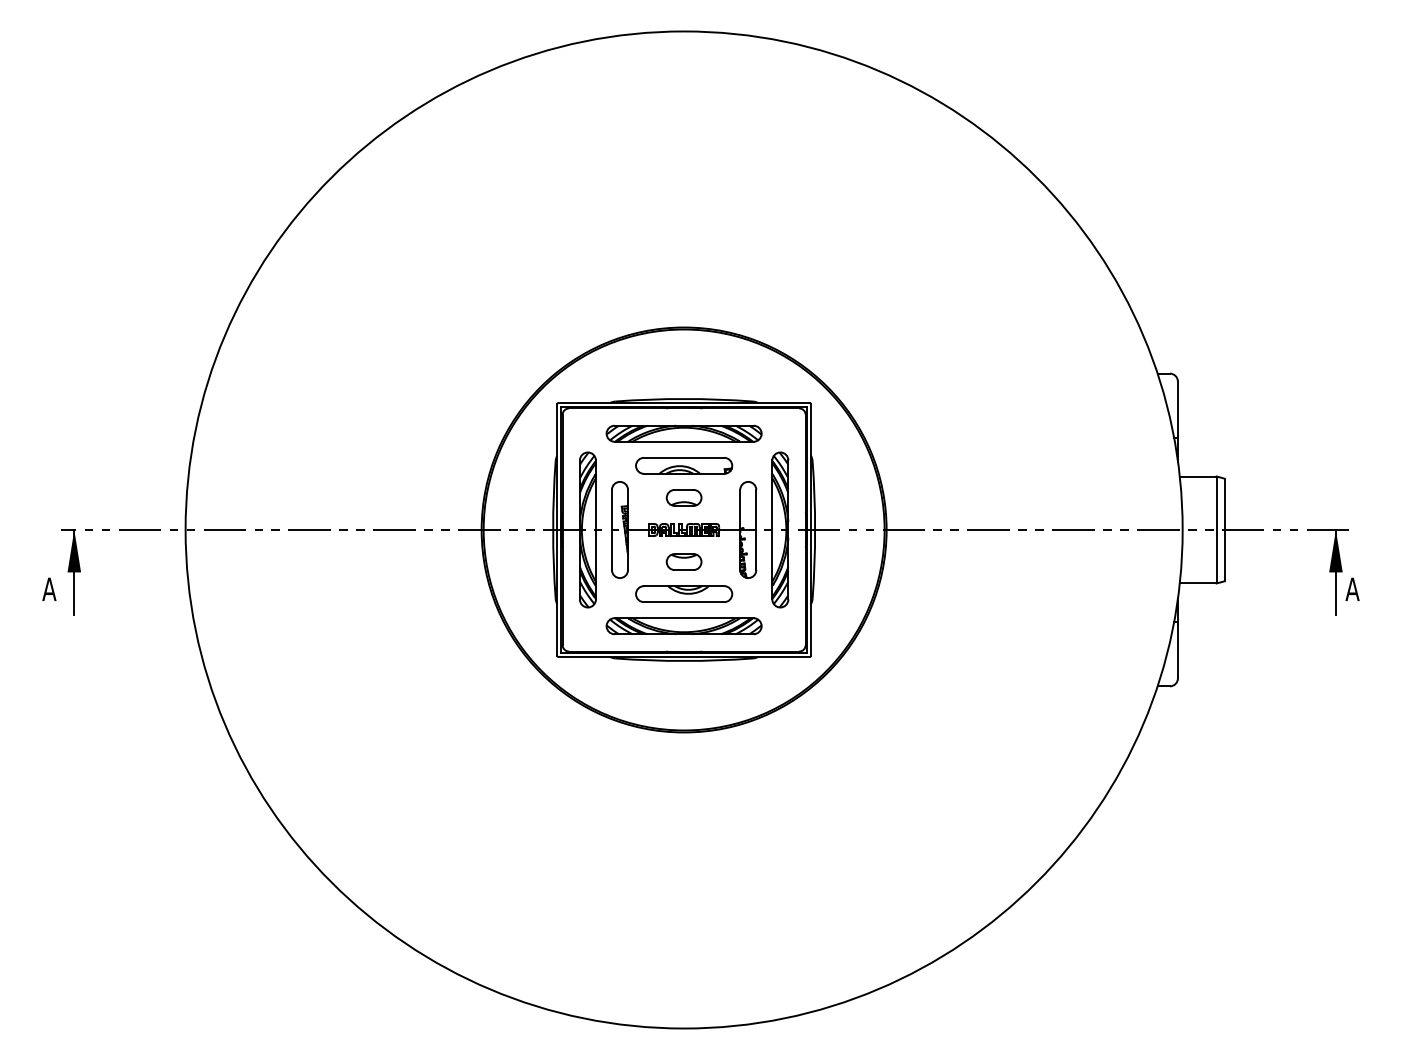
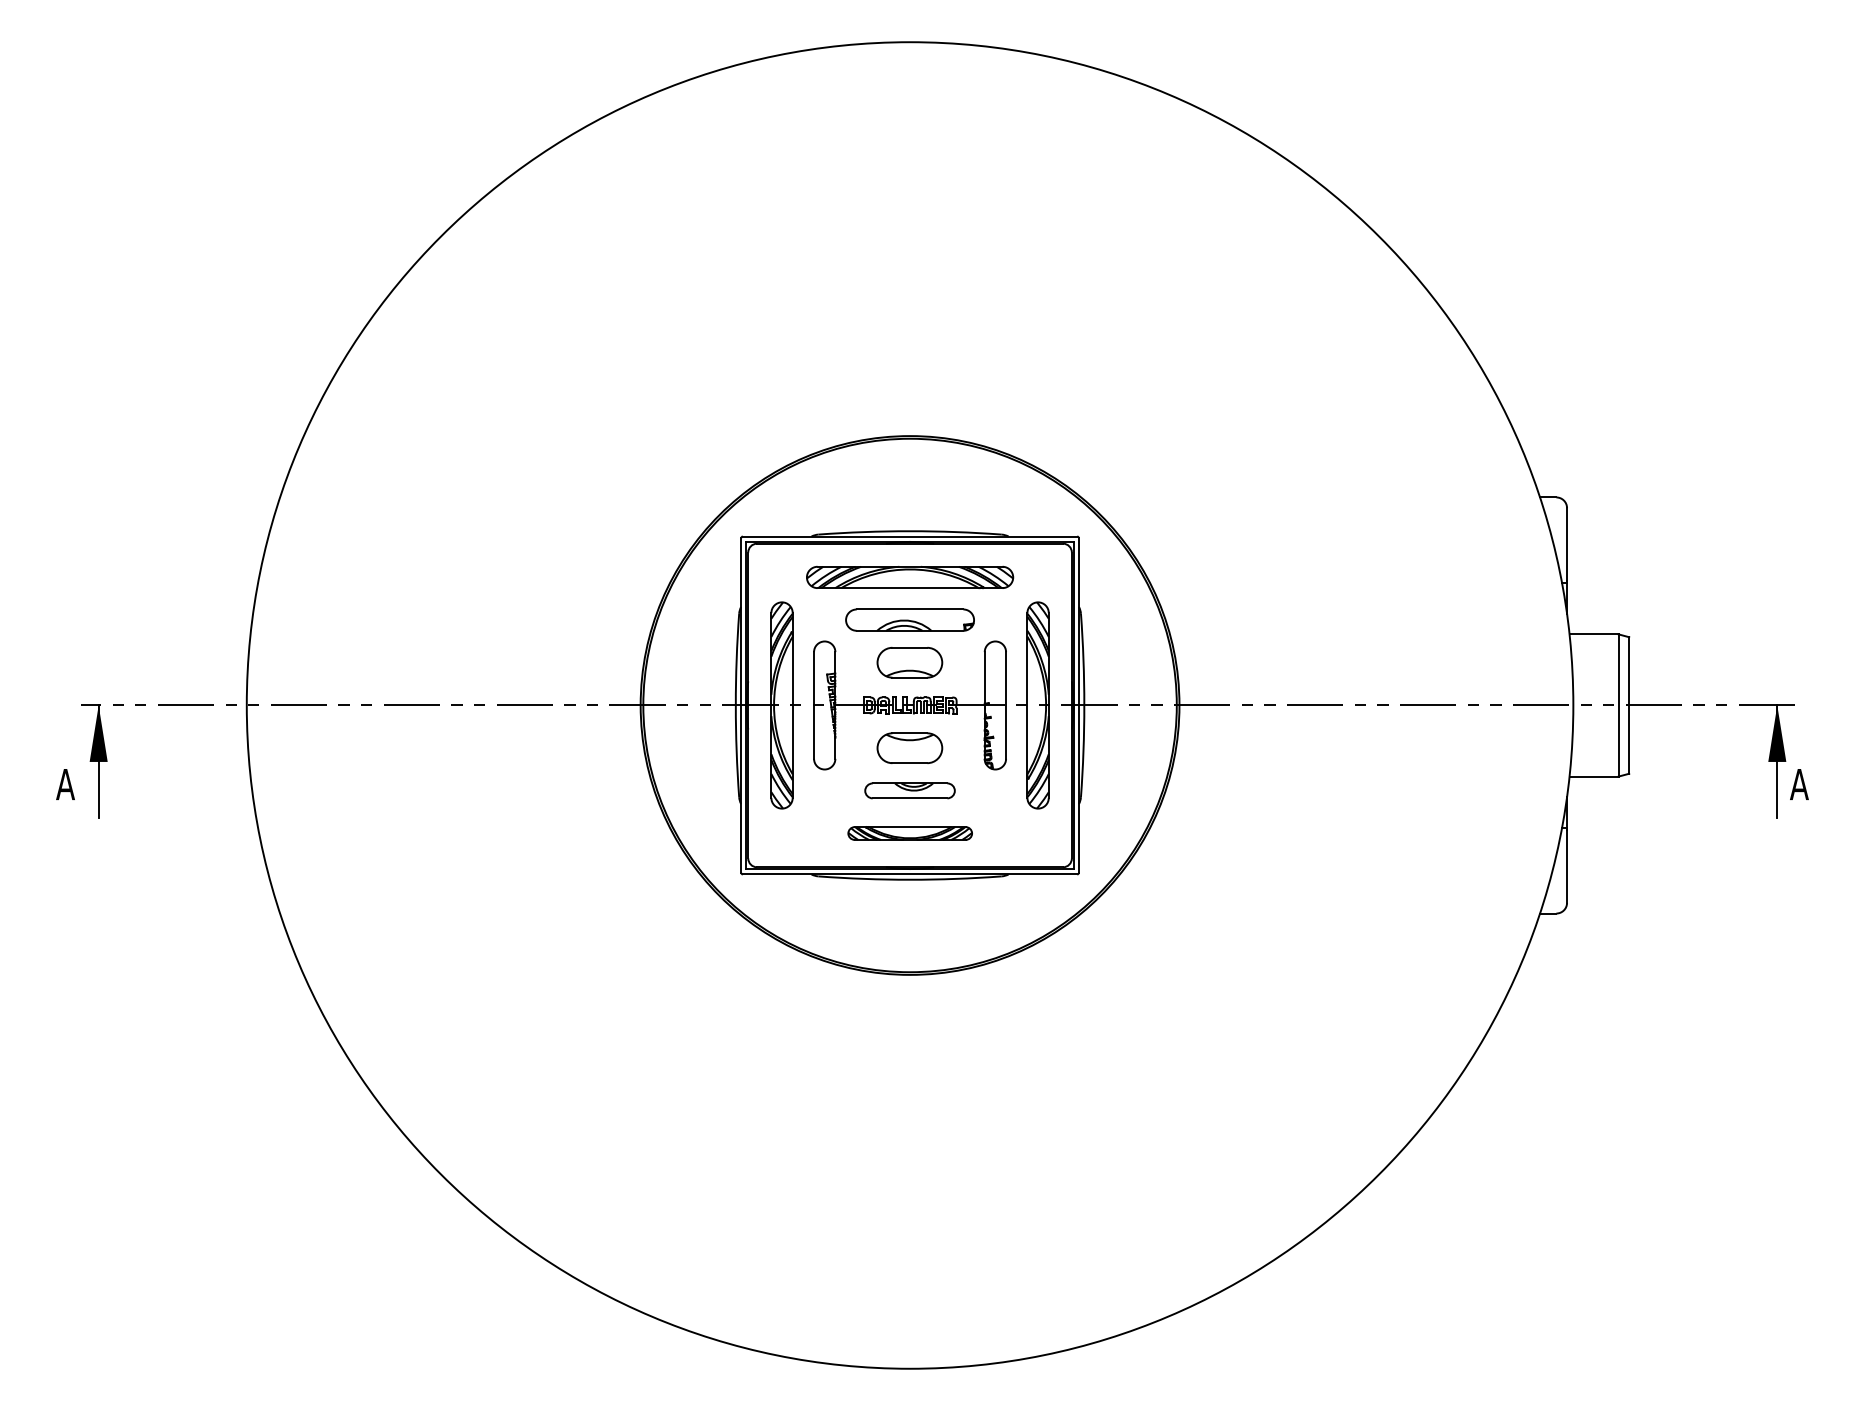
part: (684, 497) -> (910, 662), size x1.4
part: (684, 561) -> (910, 747), size x1.4
part: (683, 593) -> (909, 790), size x0.7
part: (684, 626) -> (910, 833), size x0.6

